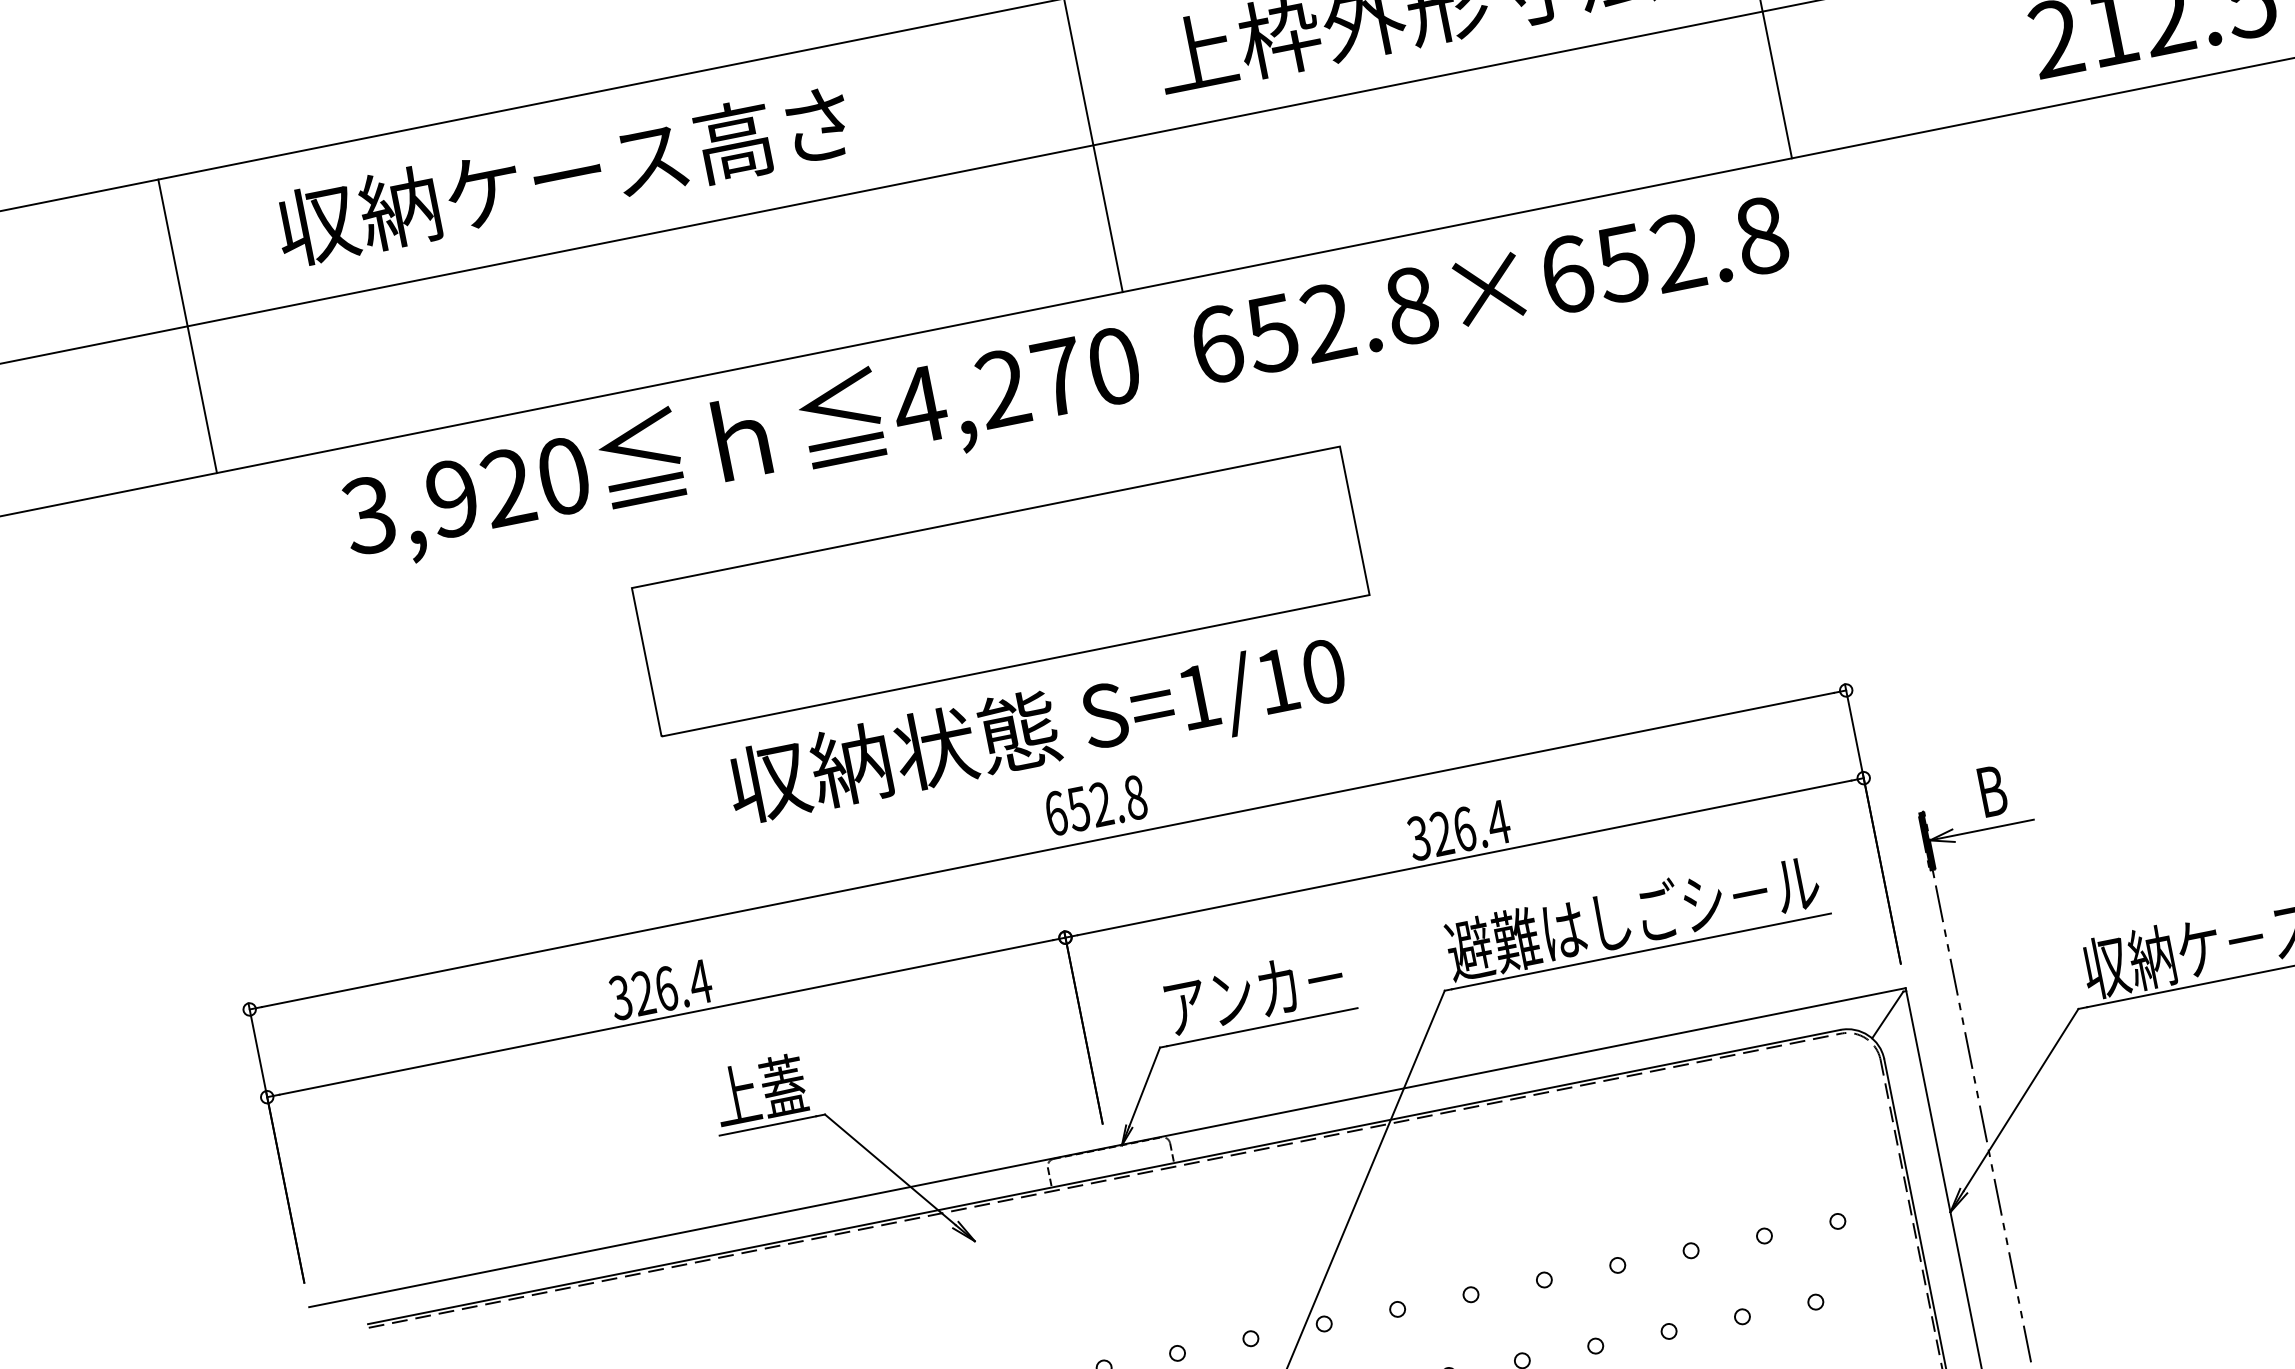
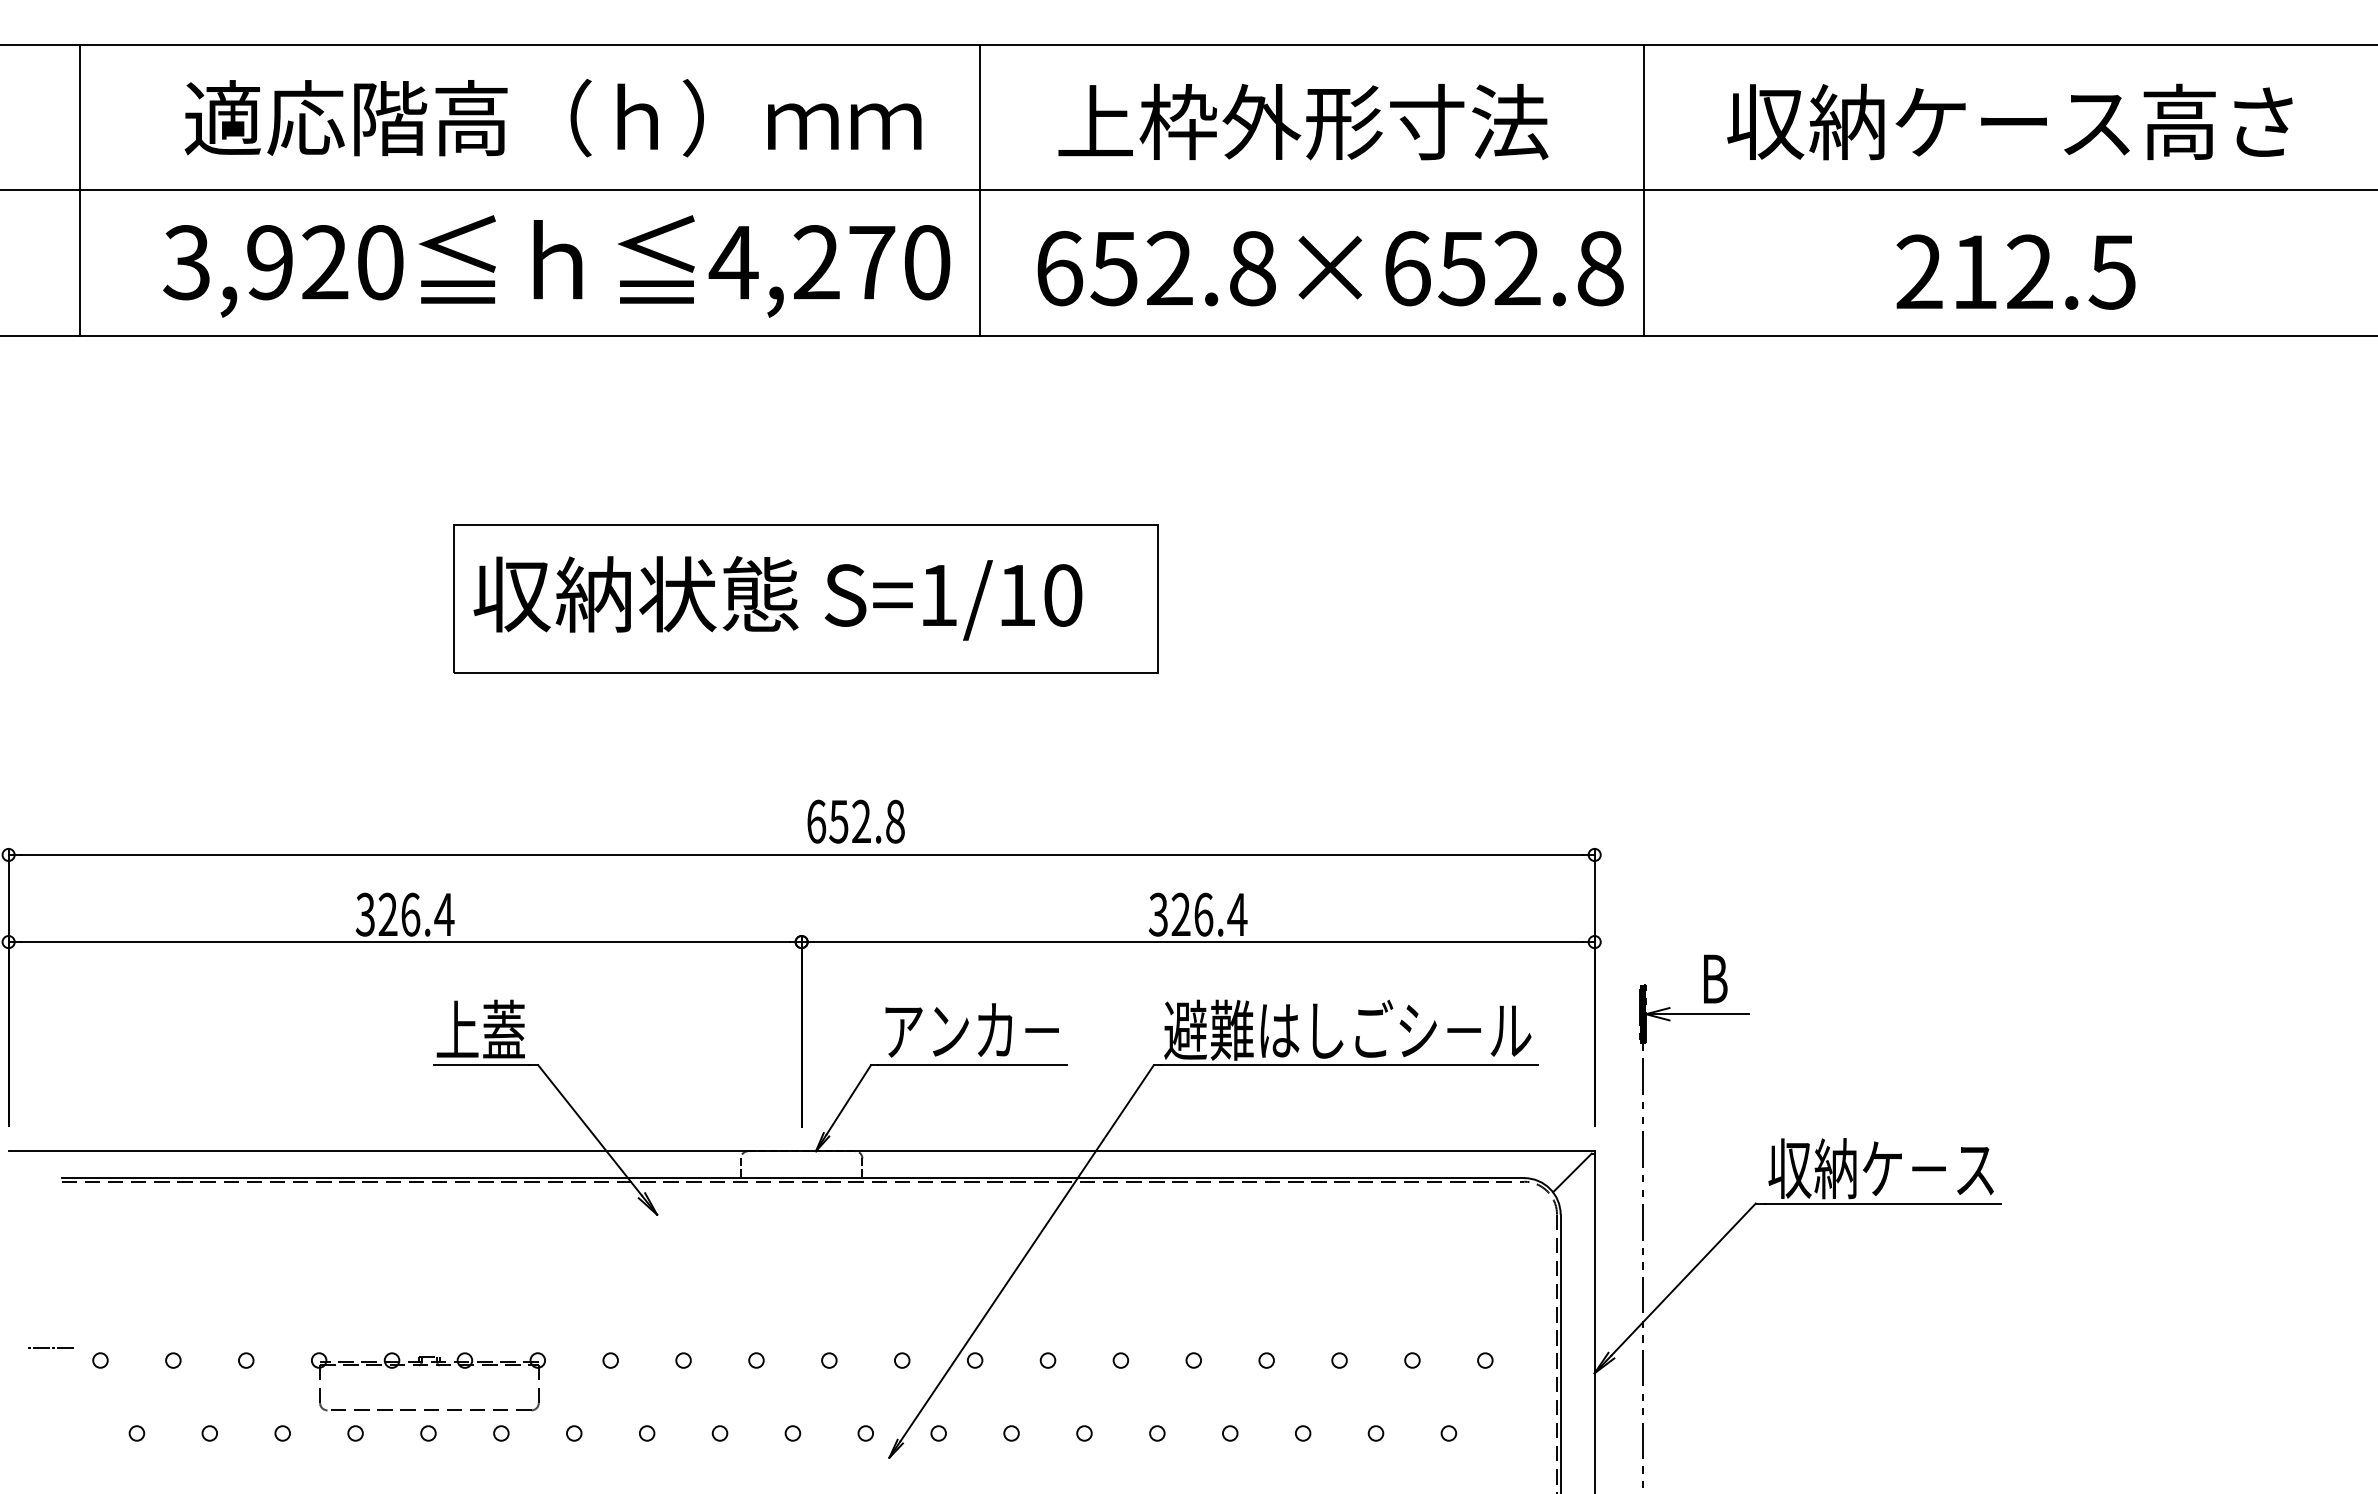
text: (648, 157) -> (552, 117), 収納ケース高さ -> 適応階高（ｈ）ｍｍ
text: (1489, 290) -> (1330, 268), moved
text: (741, 444) -> (556, 266), moved
text: (1036, 732) -> (777, 598), moved

